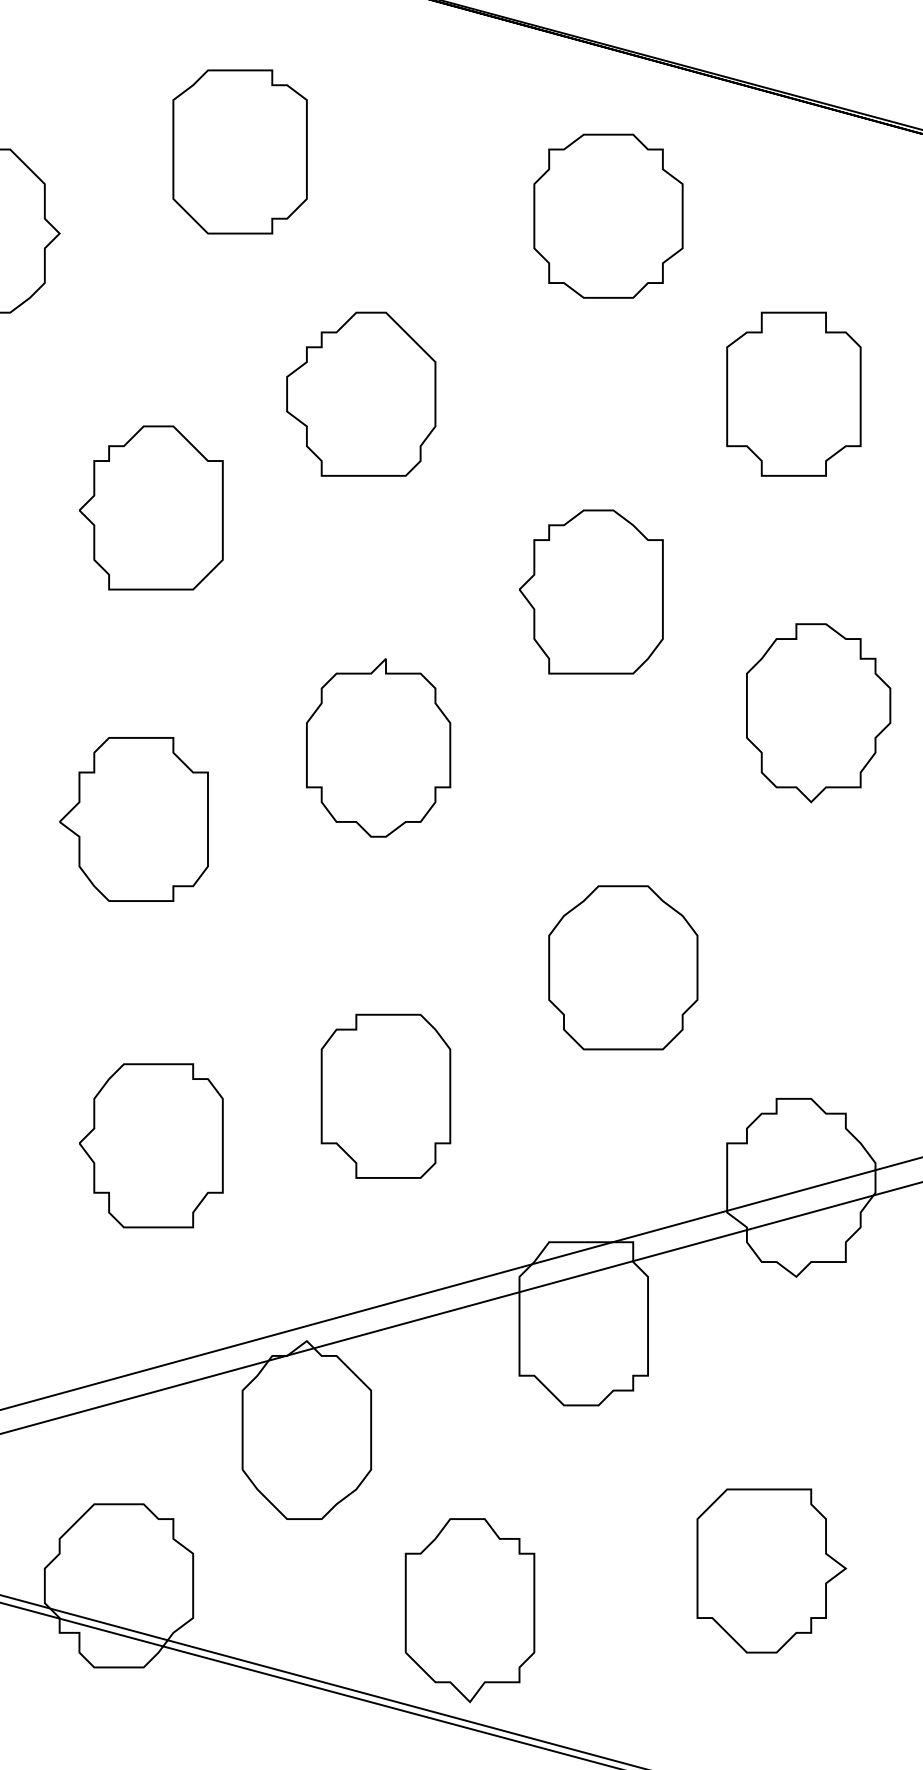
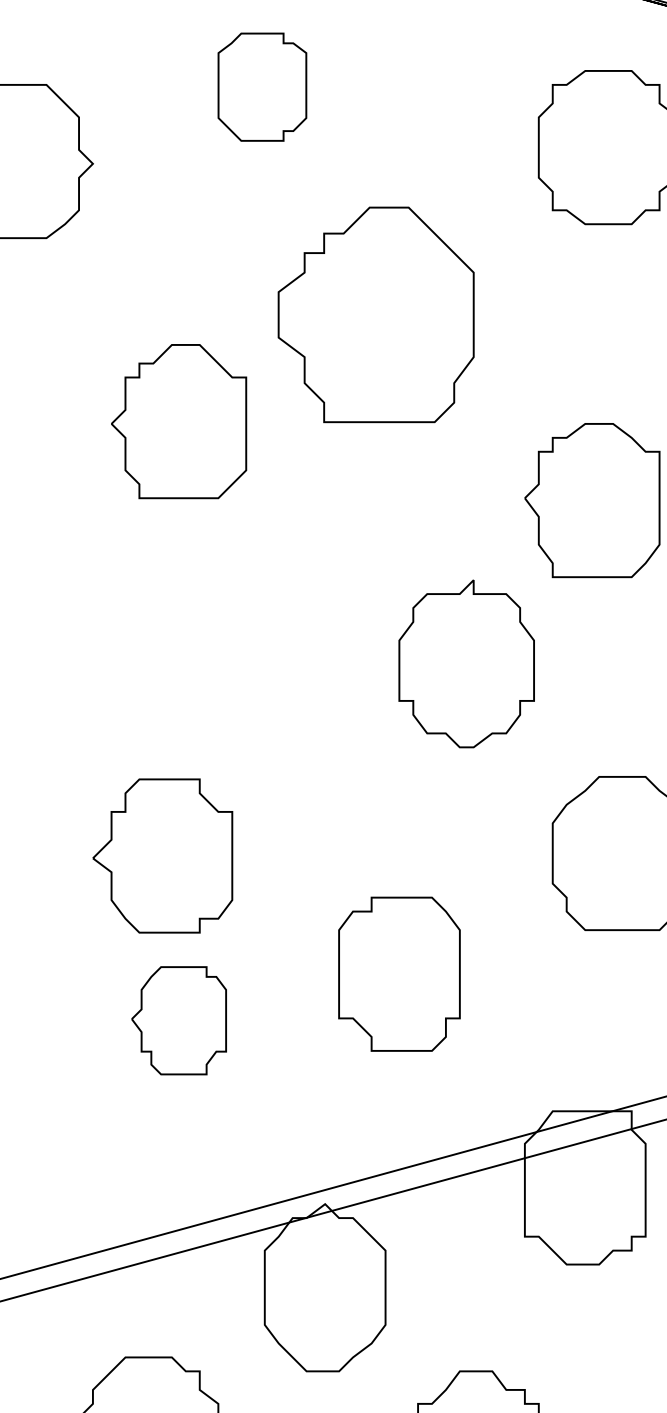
part: (239, 151) -> (261, 86), size x0.7
part: (361, 393) -> (376, 314), size x1.4
part: (378, 747) -> (466, 663), moved
part: (133, 819) -> (162, 856), moved
part: (151, 1145) -> (179, 1020), size x0.7

